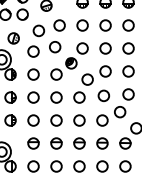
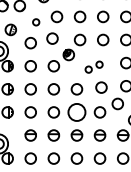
circle: (38, 30) -> (35, 21), size x0.6
part: (96, 75) -> (94, 67), size x0.6
circle: (79, 120) -> (76, 112), size x1.6

